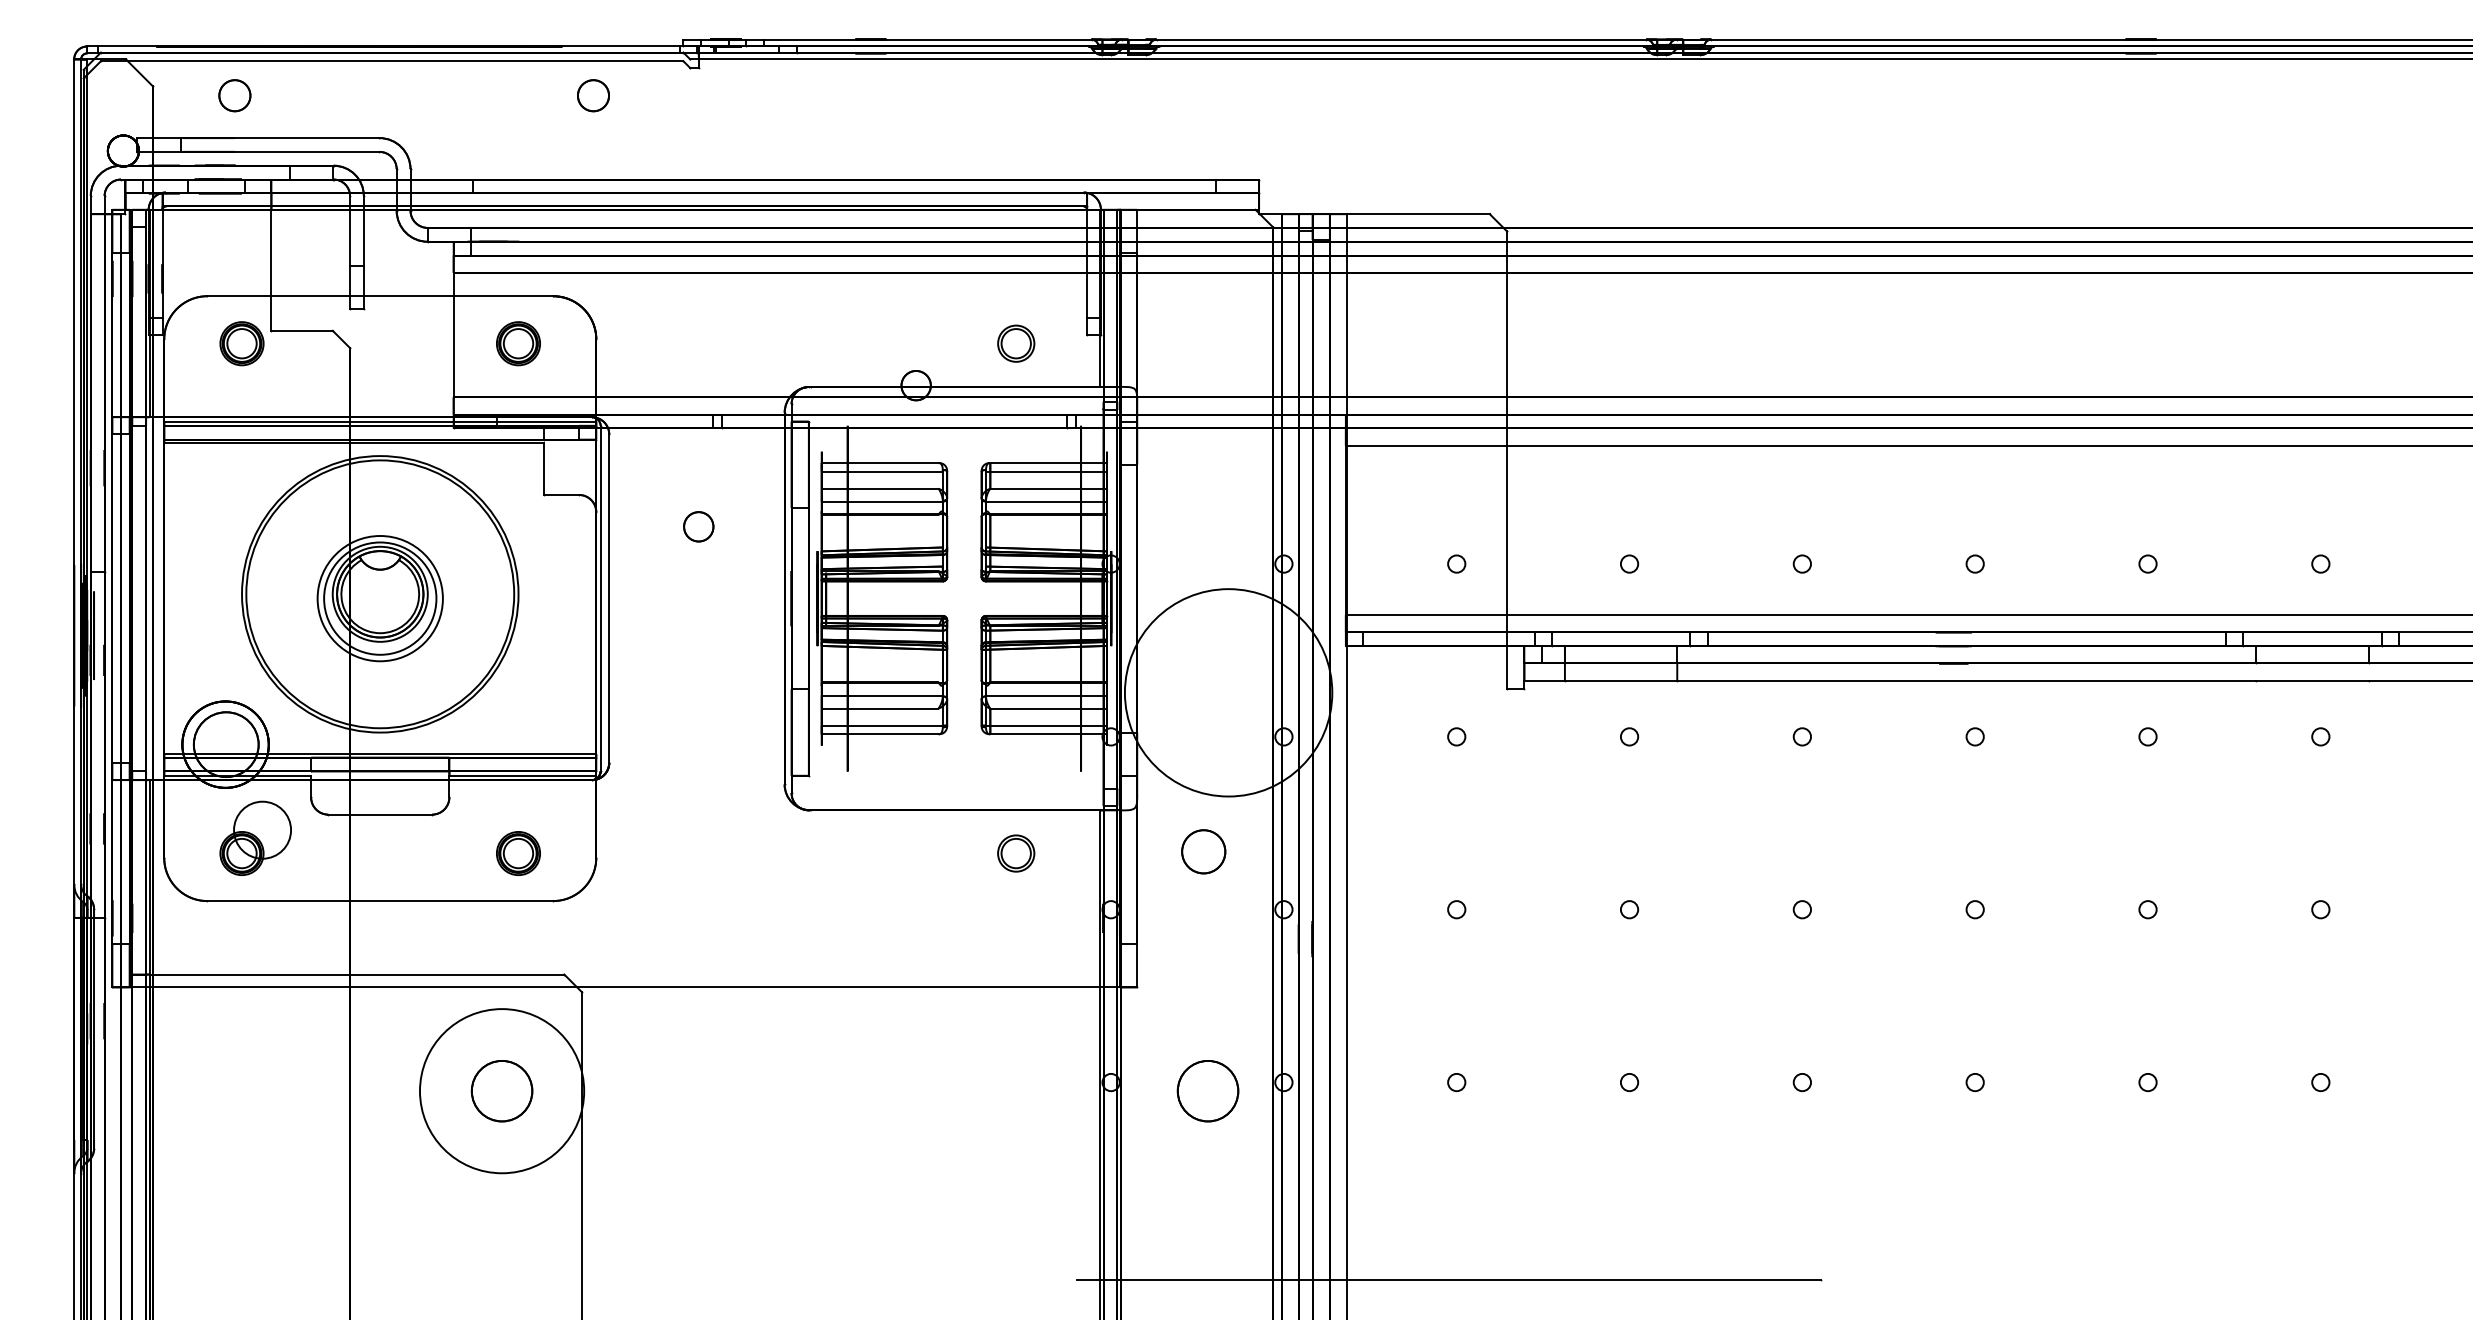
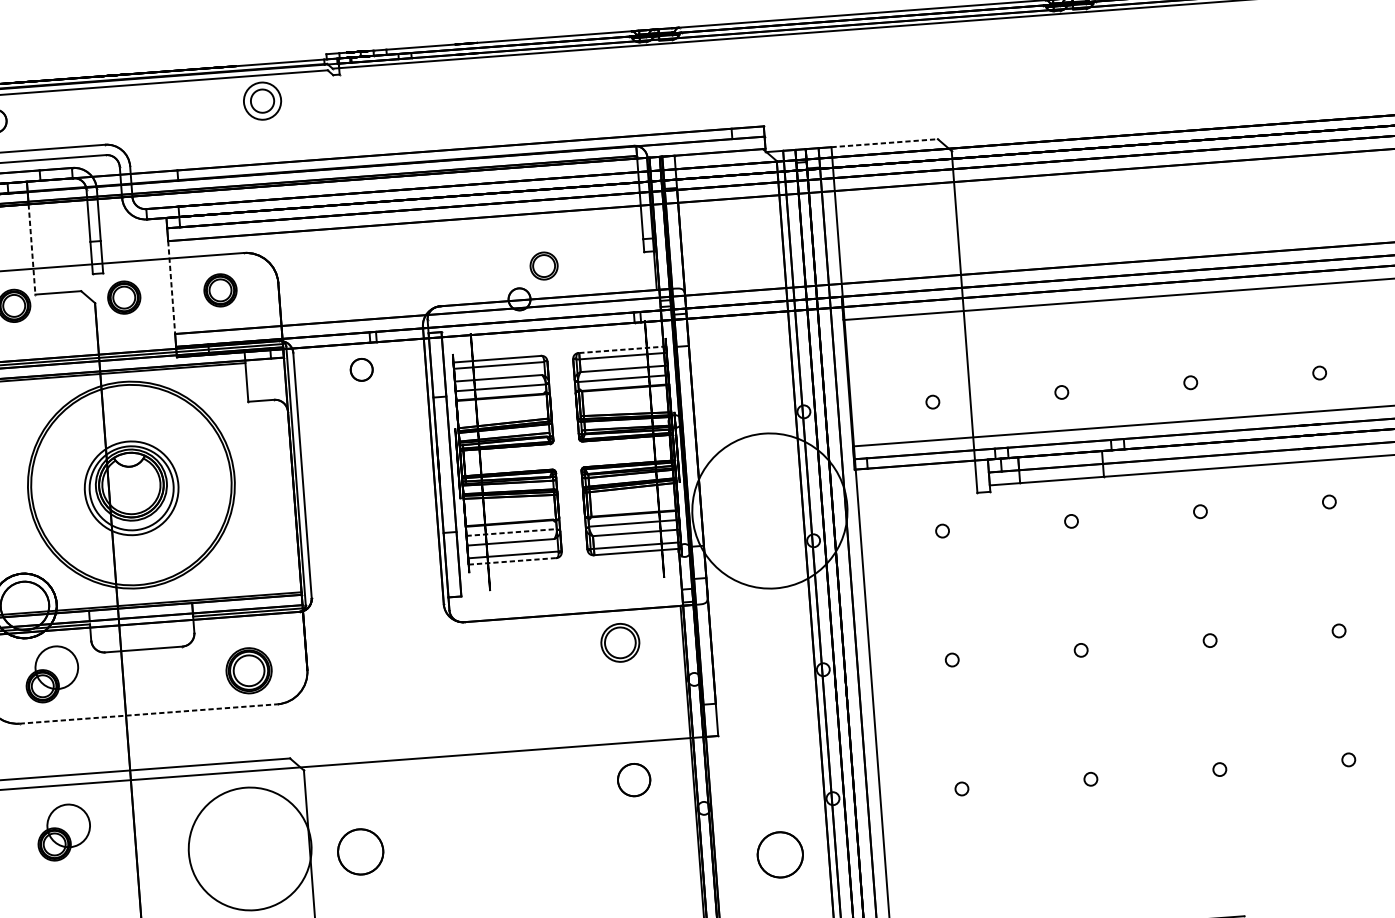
circle: (593, 95) -> (262, 100), size x1.6
line: (1418, 214) -> (884, 143), solid -> dashed
line: (271, 270) -> (32, 249), solid -> dashed
line: (453, 335) -> (171, 287), solid -> dashed
part: (389, 343) -> (124, 297), added
part: (1016, 343) -> (544, 265), moved
line: (1049, 463) -> (623, 349), solid -> dashed
circle: (698, 526) -> (361, 369), moved
line: (882, 695) -> (511, 532), solid -> dashed
line: (880, 734) -> (512, 561), solid -> dashed
circle: (1203, 851) -> (633, 779), moved
part: (518, 853) -> (249, 670), size x1.4
part: (1016, 853) -> (620, 642), size x1.4
line: (380, 901) -> (148, 714), solid -> dashed
part: (255, 1049) -> (63, 831), added
part: (501, 1091) -> (360, 852), moved
part: (1207, 1091) -> (779, 855), moved

